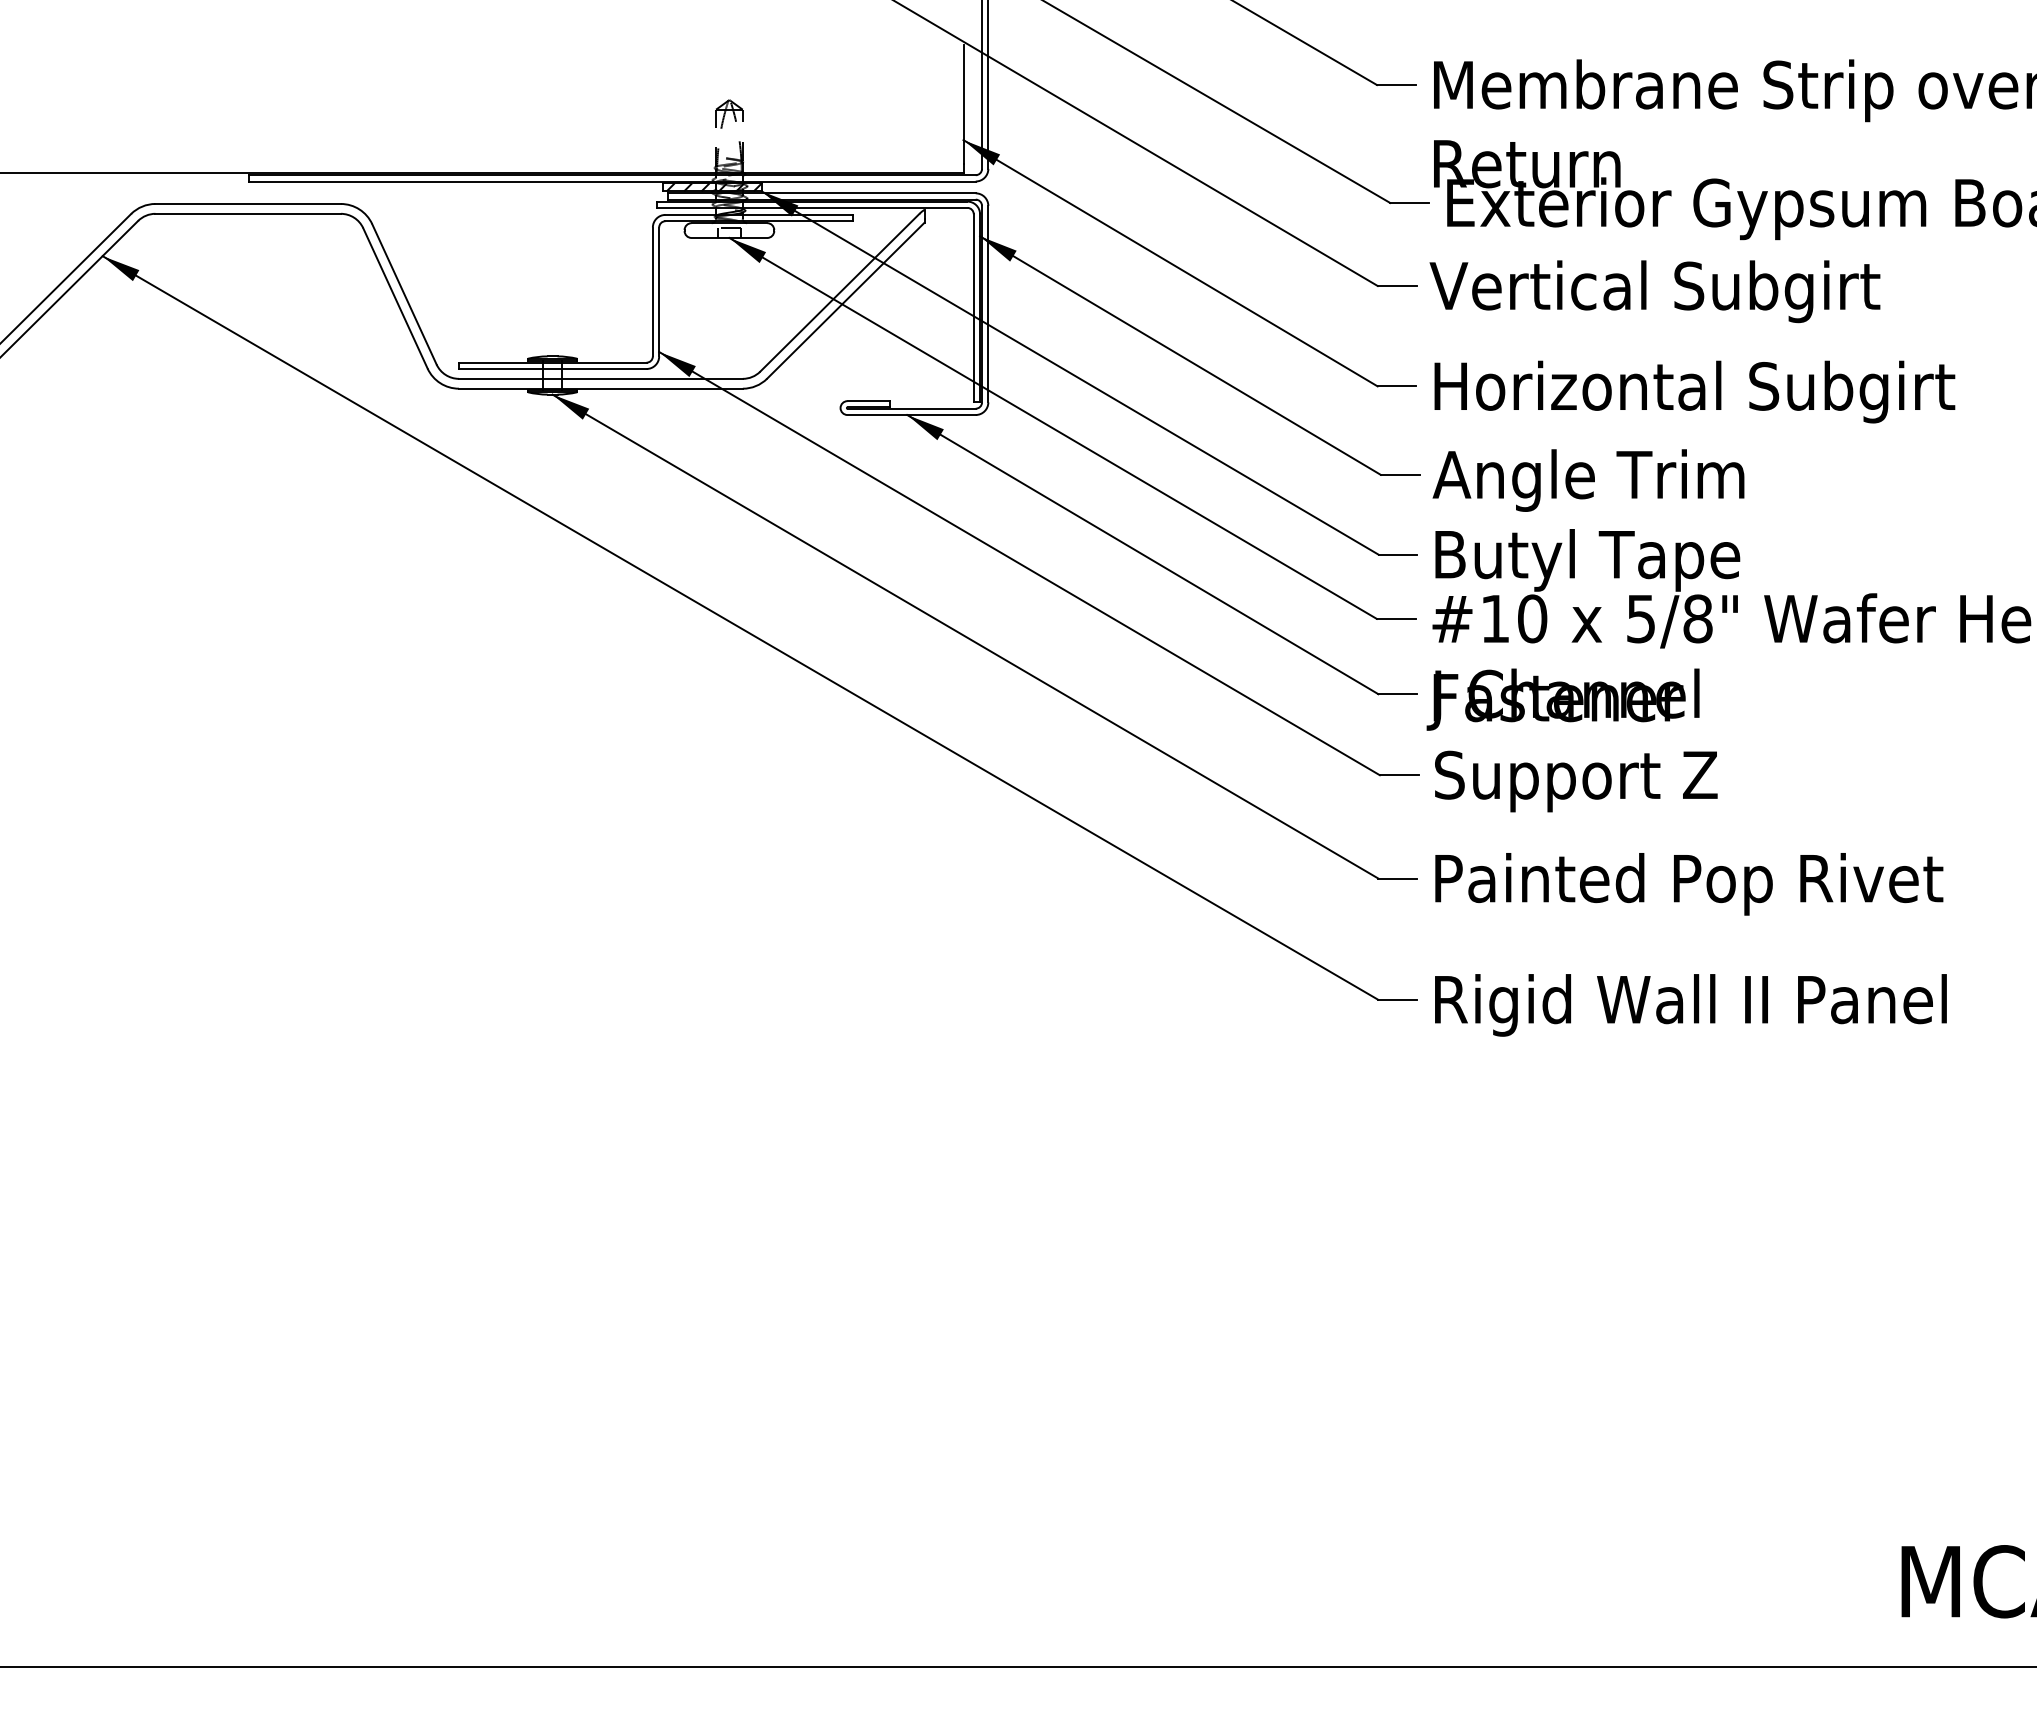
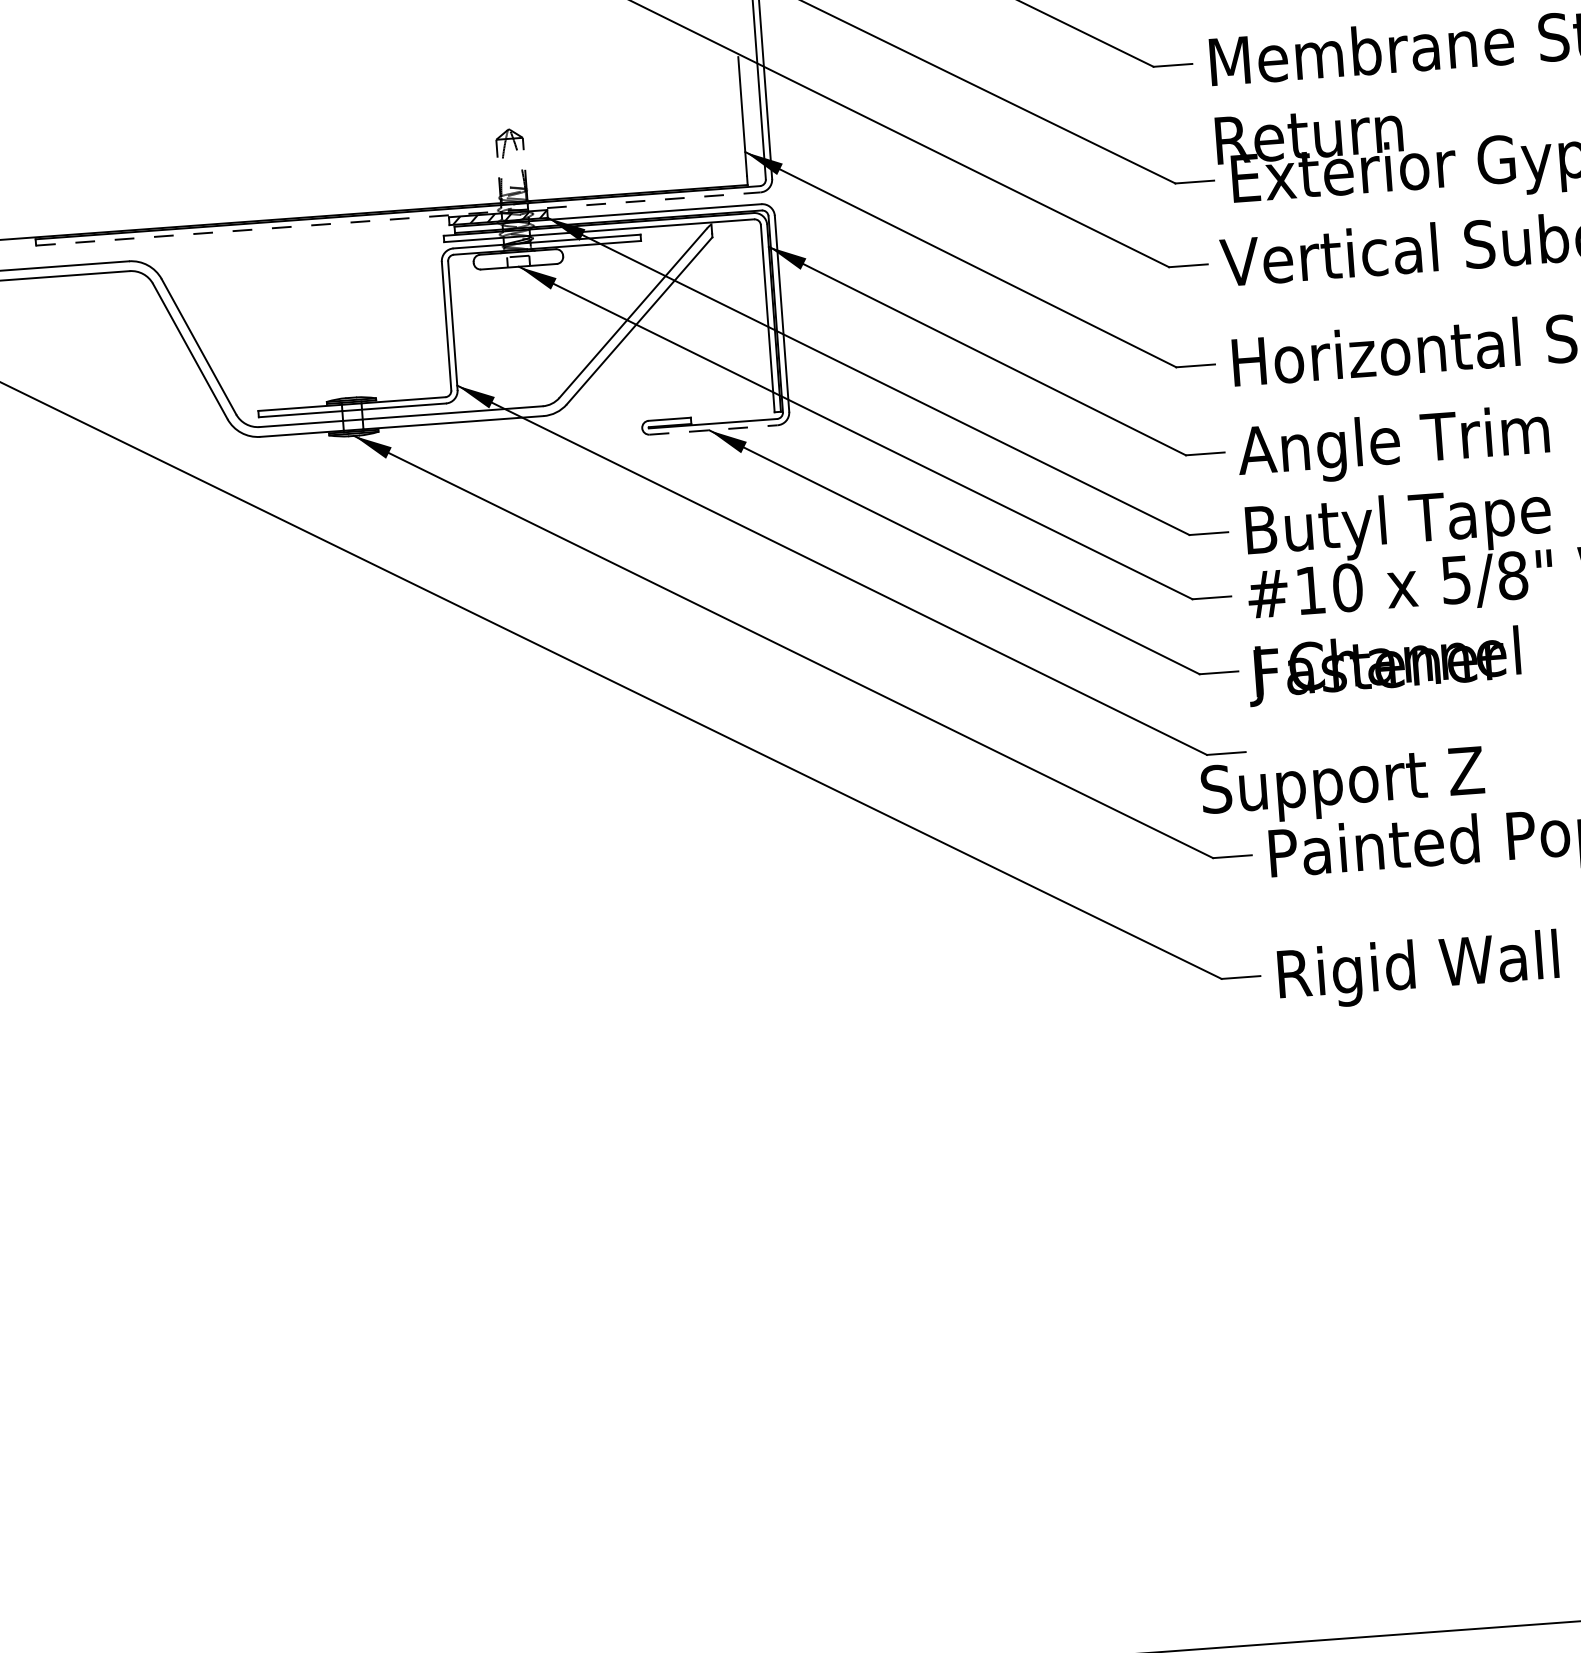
line: (613, 181) -> (399, 218), solid -> dashed
line: (912, 415) -> (714, 430), solid -> dashed
text: (1576, 781) -> (1343, 786), moved

